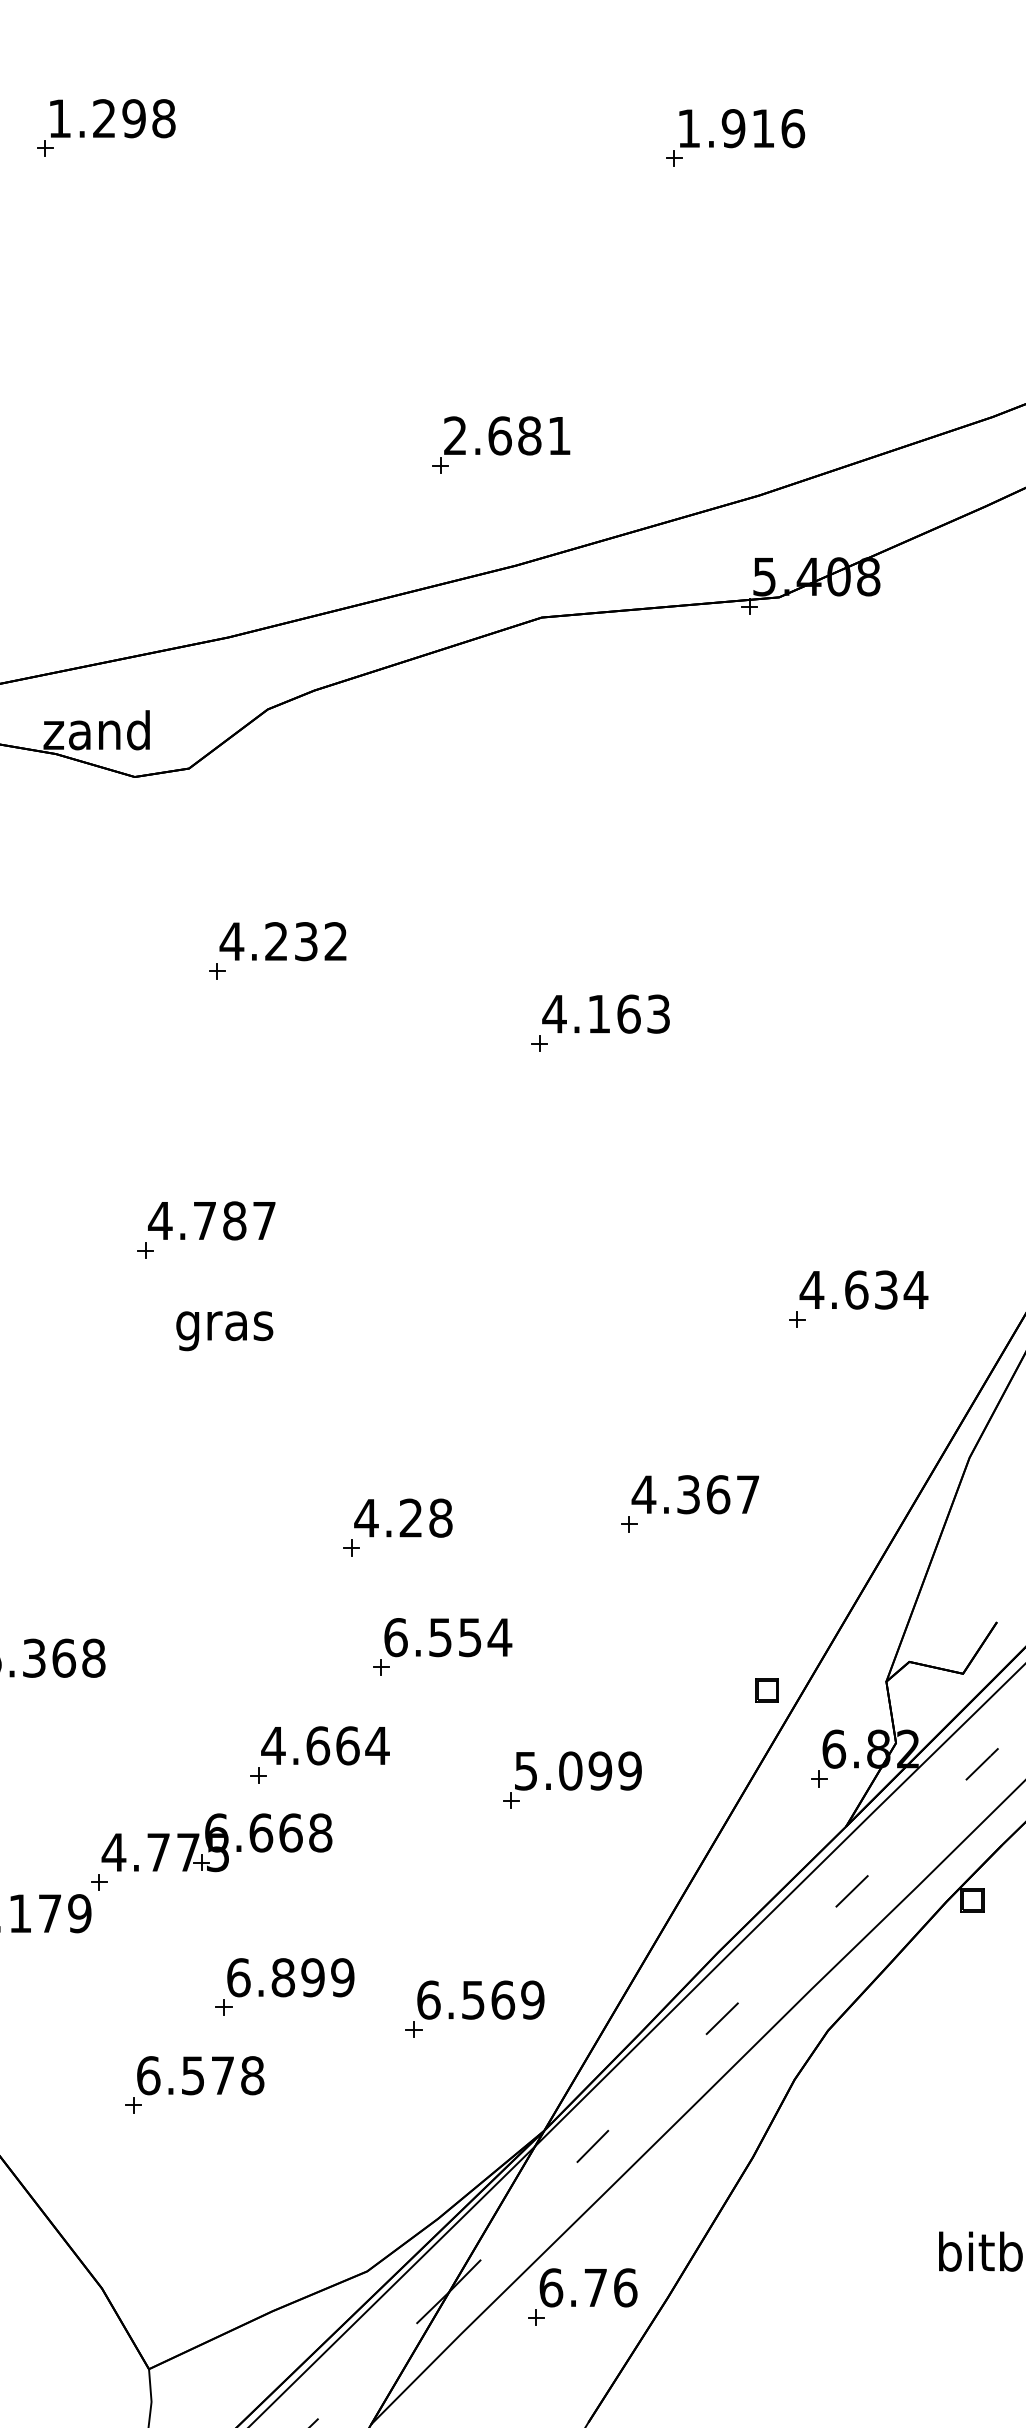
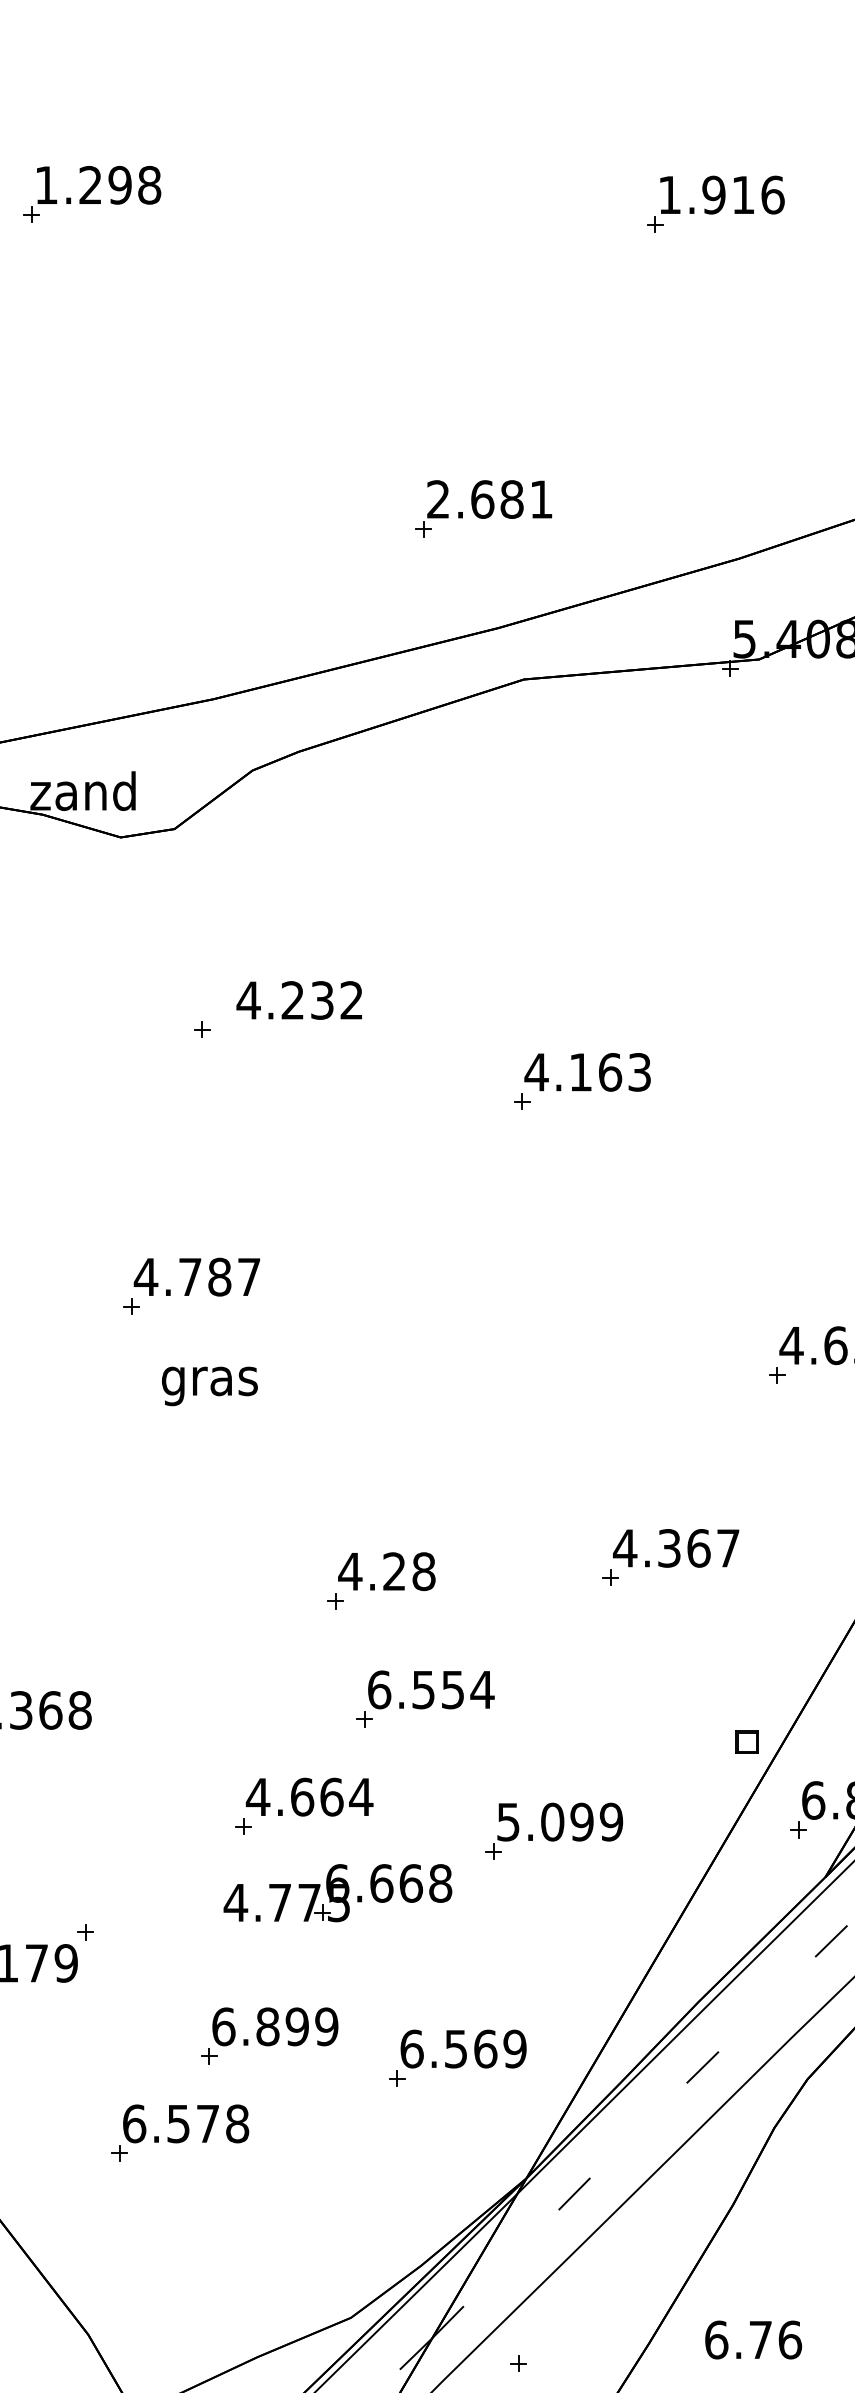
text: (282, 941) -> (298, 1000), moved
part: (216, 1842) -> (337, 1892), moved
text: (588, 2287) -> (753, 2339), moved

